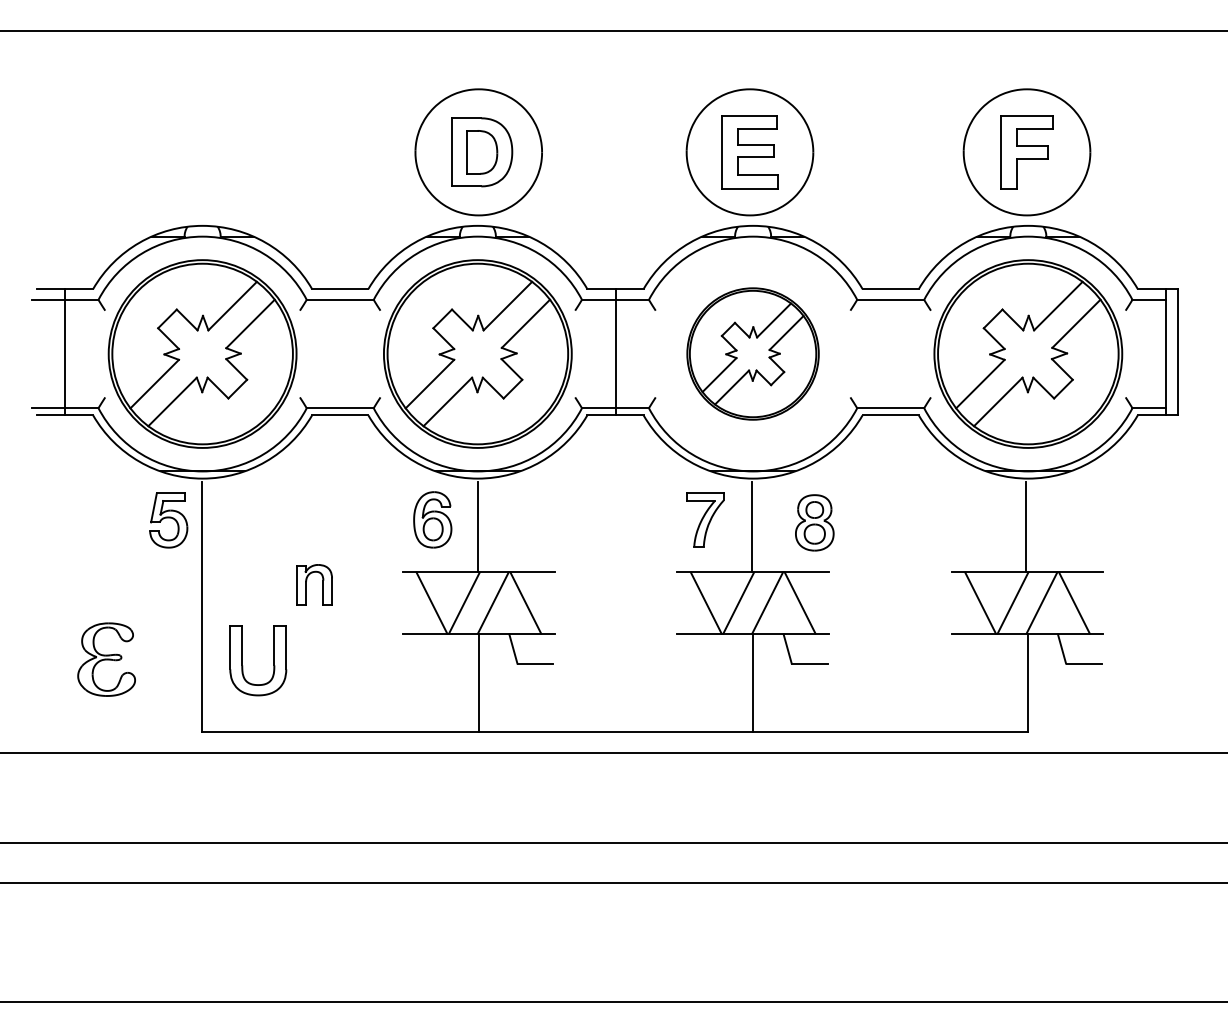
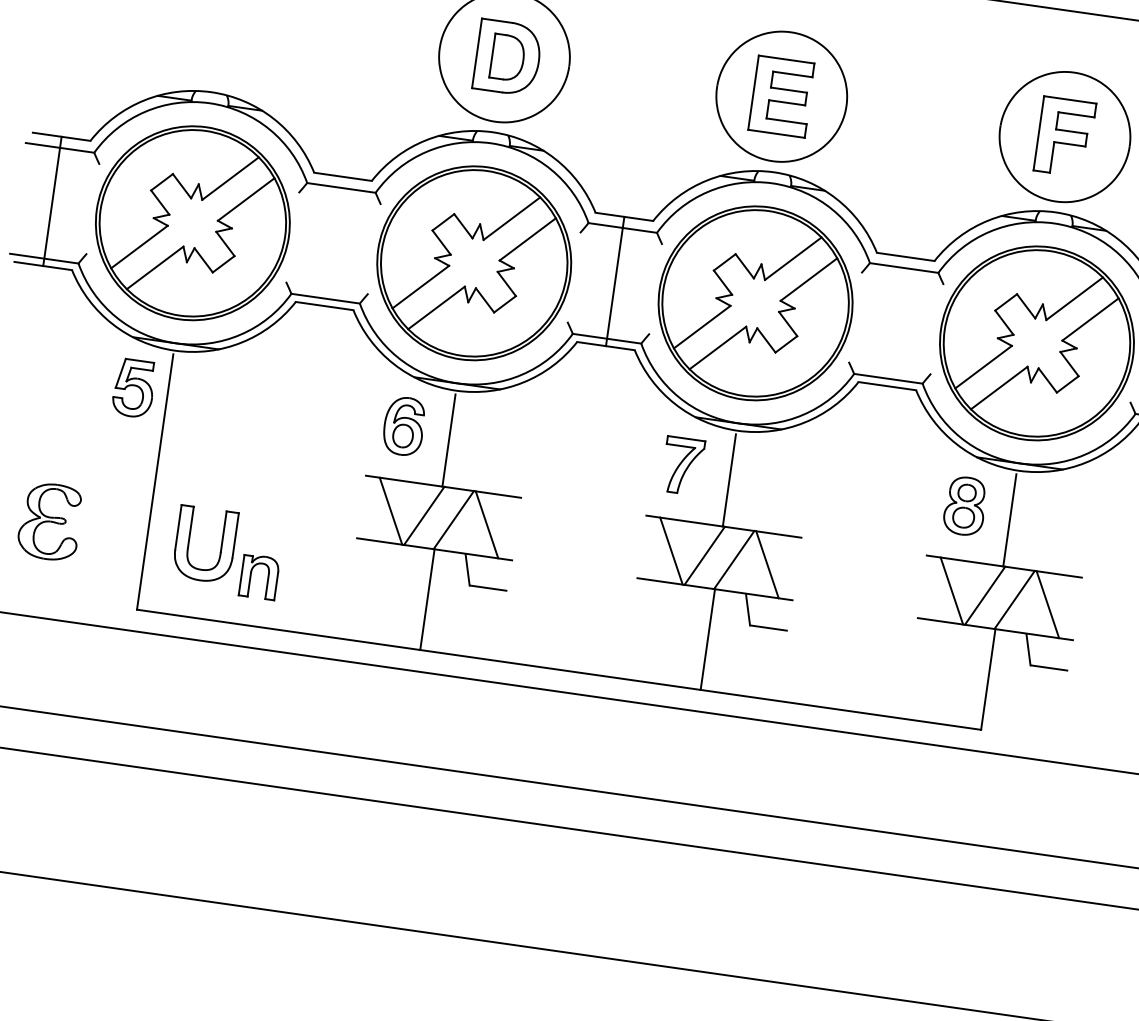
part: (752, 353) -> (755, 302), size x1.43
part: (814, 522) -> (965, 505), moved
part: (306, 584) -> (251, 575), moved

